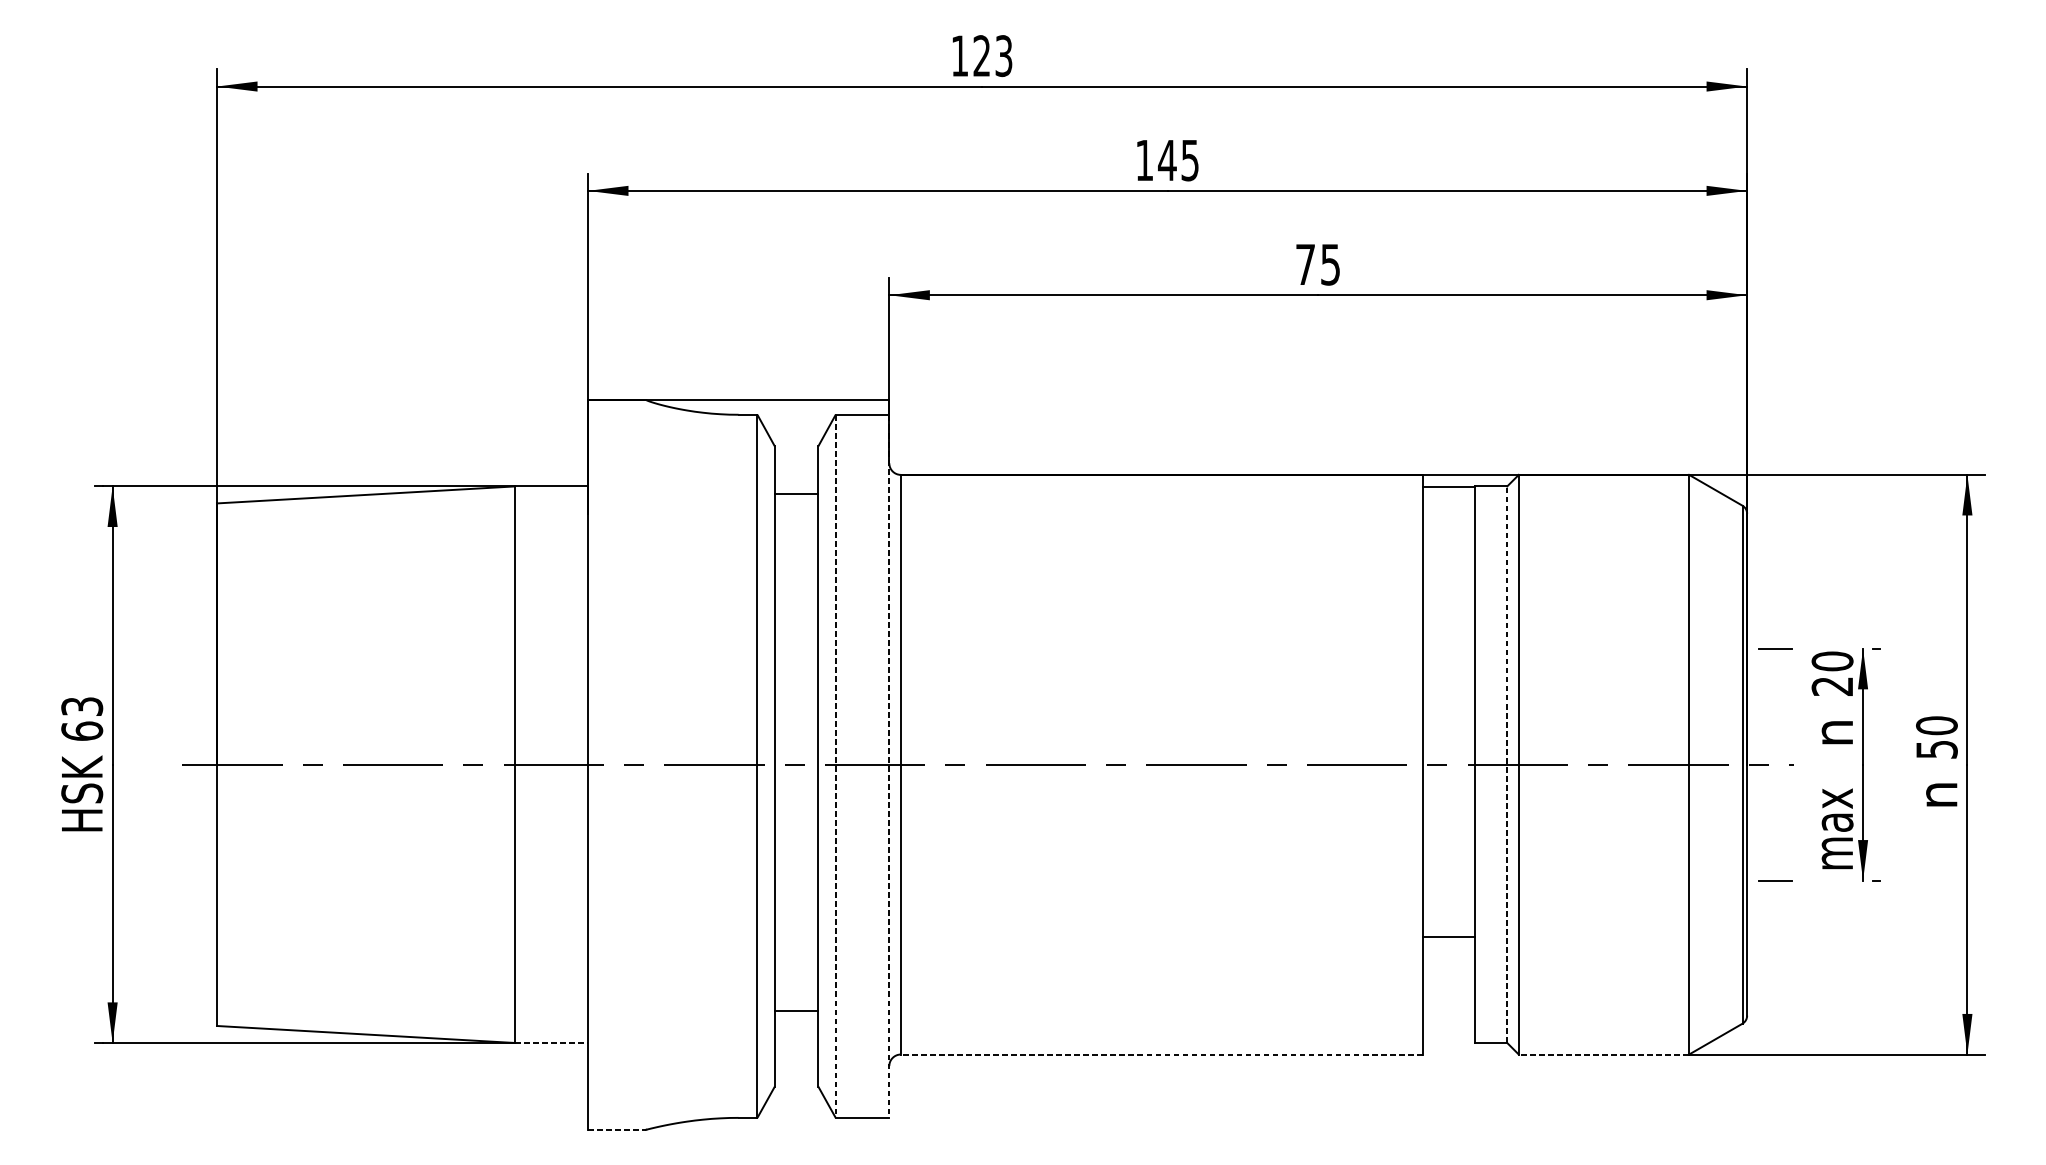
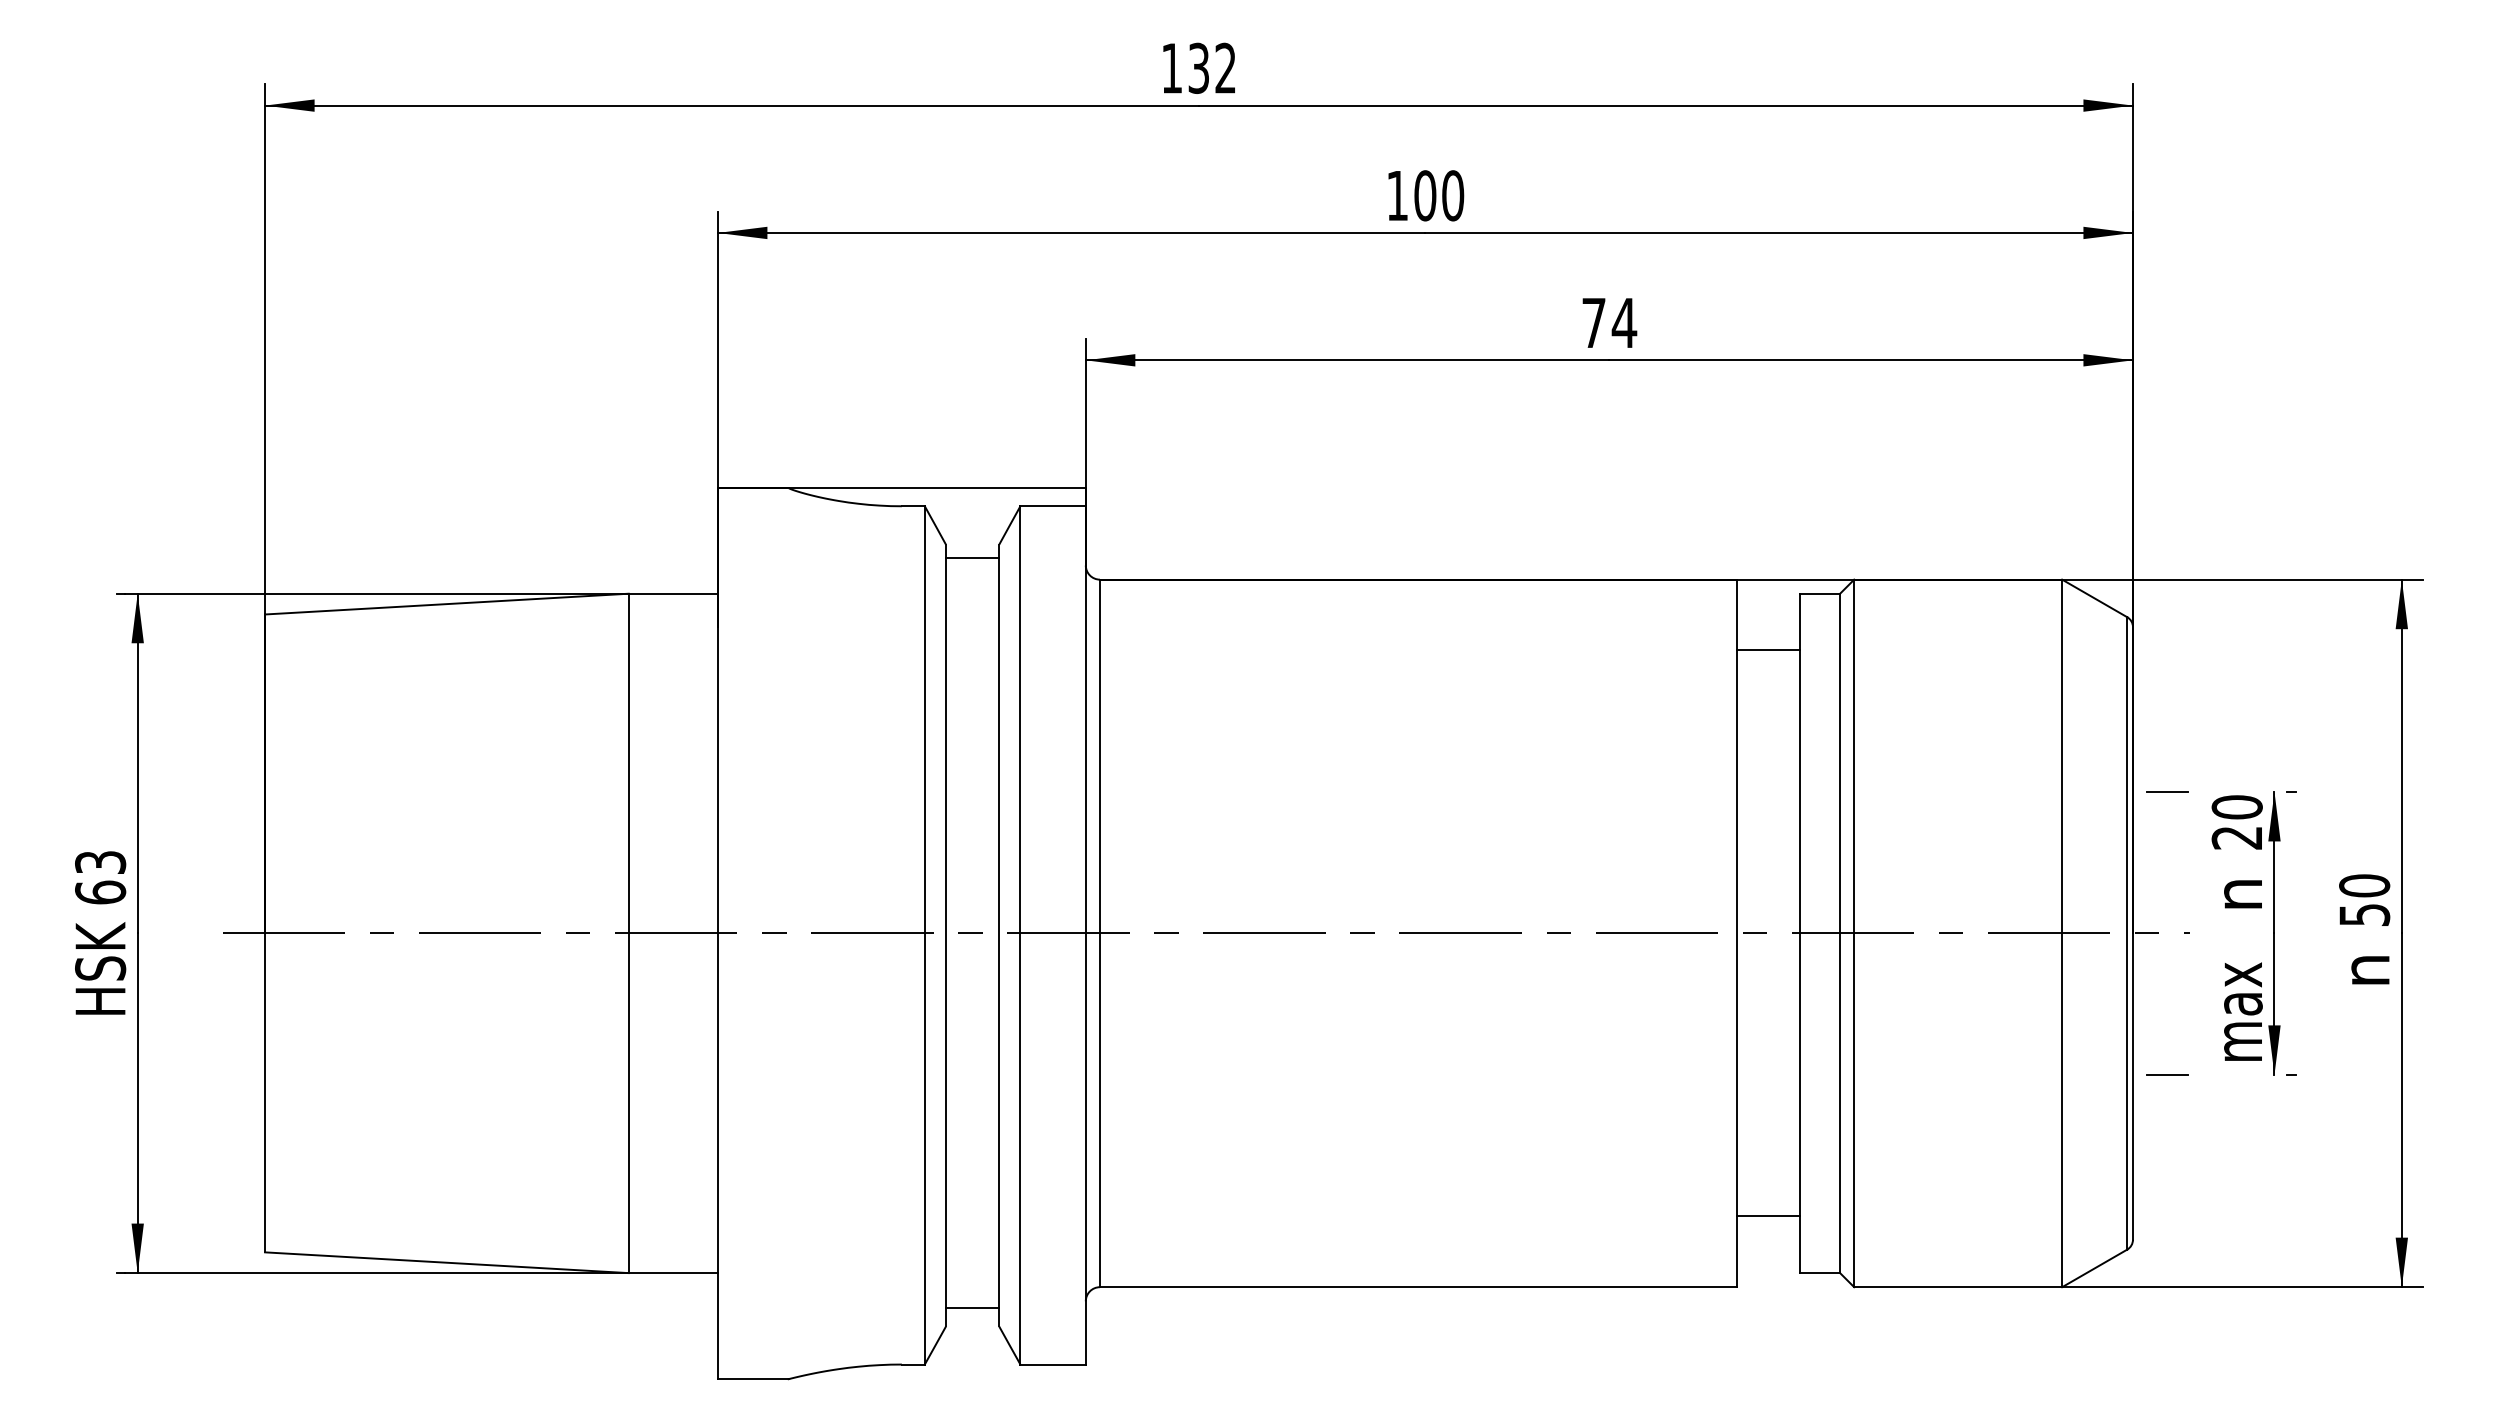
text: (992, 56) -> (1211, 68), 123 -> 132
text: (1178, 160) -> (1438, 195), 145 -> 100
text: (1330, 265) -> (1624, 323), 75 -> 74
line: (1448, 487) -> (1768, 650), moved
line: (796, 494) -> (972, 558), moved
line: (1507, 764) -> (1840, 933), dashed -> solid
line: (835, 766) -> (1020, 935), dashed -> solid
line: (889, 766) -> (1085, 935), dashed -> solid
line: (1448, 936) -> (1768, 1216), moved
line: (796, 1011) -> (972, 1308), moved
line: (551, 1043) -> (673, 1273), dashed -> solid
line: (1161, 1054) -> (1417, 1287), dashed -> solid
line: (1604, 1054) -> (1958, 1287), dashed -> solid
line: (617, 1130) -> (753, 1379), dashed -> solid

